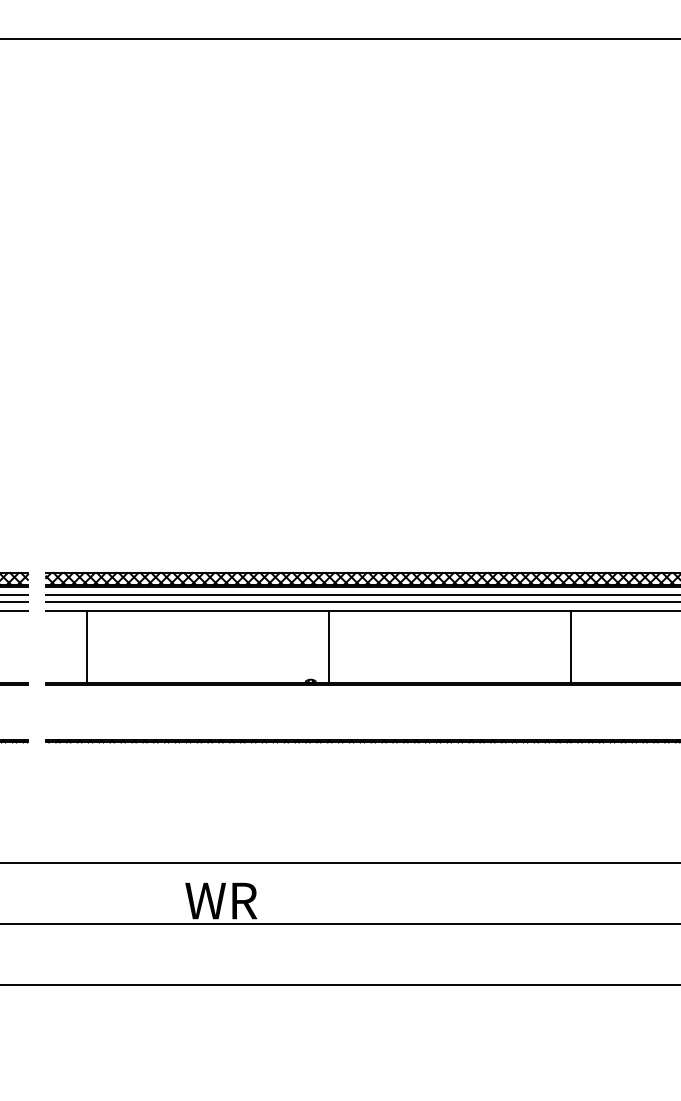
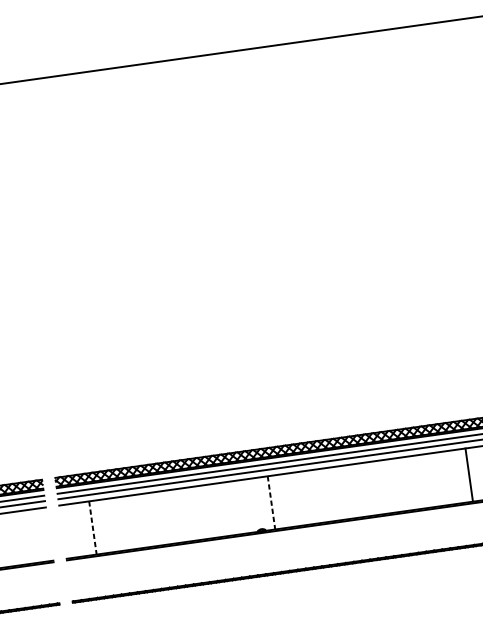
line: (571, 646) -> (469, 474), moved
line: (86, 647) -> (92, 528), solid -> dashed
line: (328, 647) -> (271, 503), solid -> dashed

